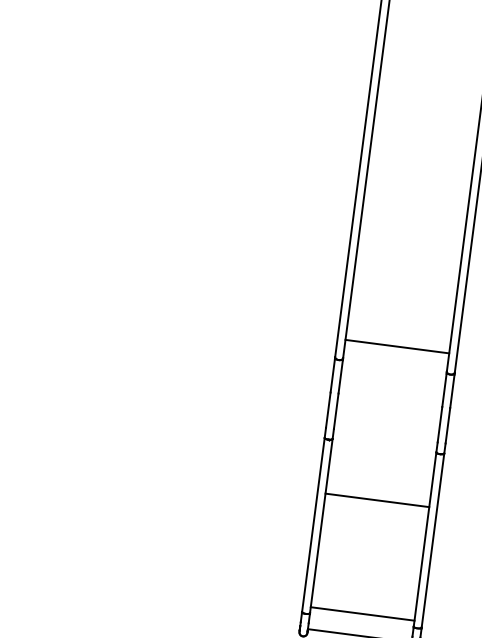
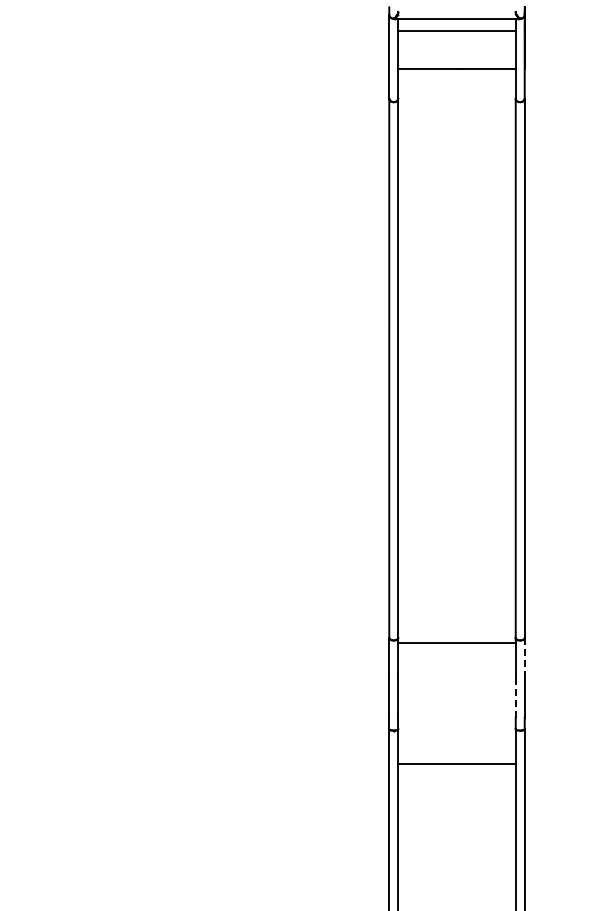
line: (396, 346) -> (456, 643), moved
line: (452, 390) -> (524, 658), solid -> dashed
line: (439, 425) -> (515, 698), solid -> dashed
line: (376, 500) -> (456, 764), moved

